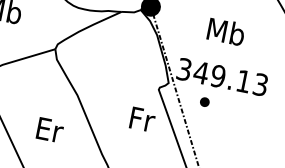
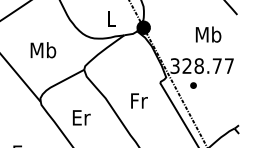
text: (226, 31) -> (208, 34), moved
text: (230, 77) -> (207, 65), 349.13 -> 328.77
text: (142, 118) -> (139, 100), moved
text: (49, 129) -> (81, 117), moved

